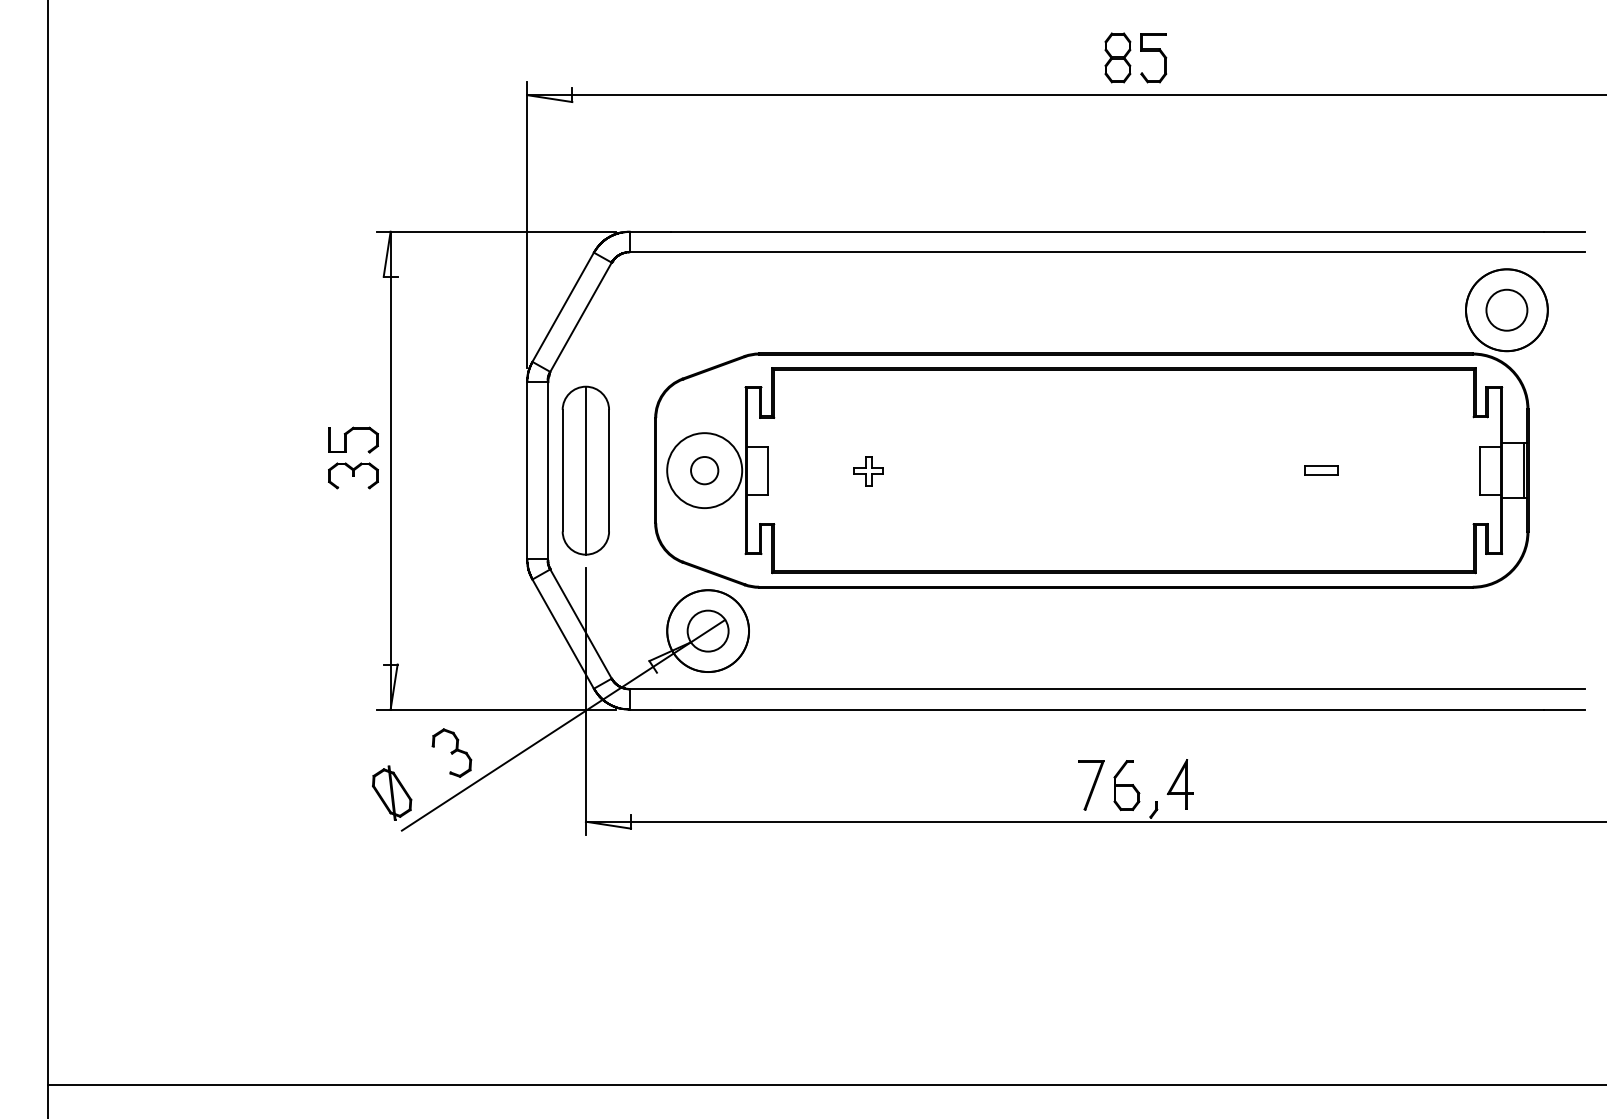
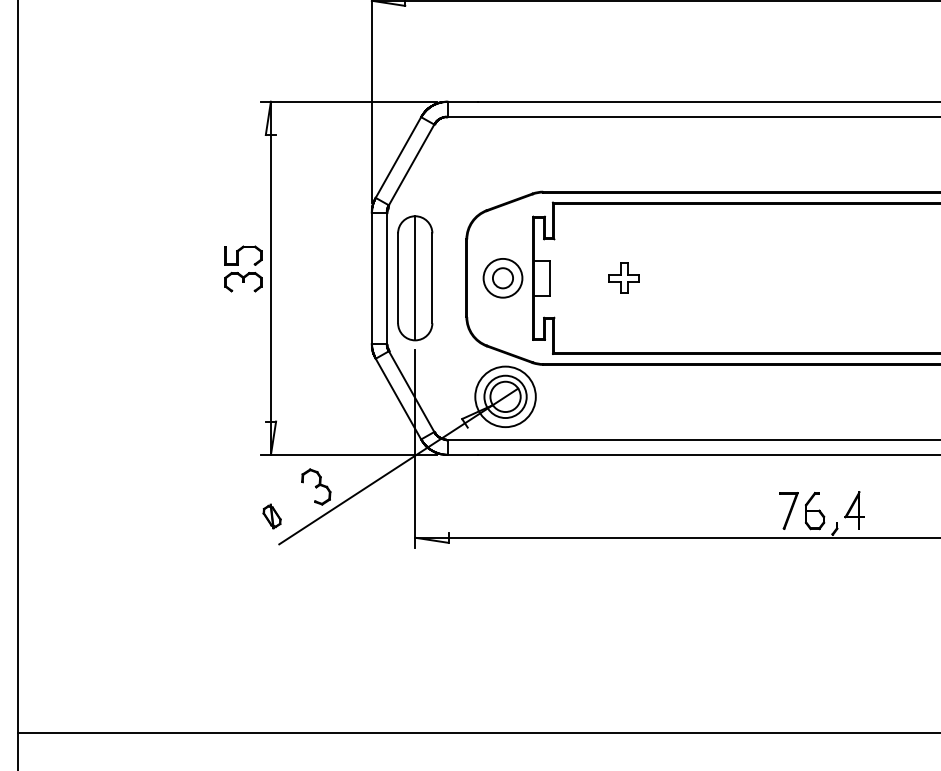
circle: (704, 470) -> (502, 278), size x0.7
part: (868, 471) -> (624, 278), size x1.4
circle: (708, 631) -> (505, 397), size x0.7
part: (392, 792) -> (272, 516), size x0.6

